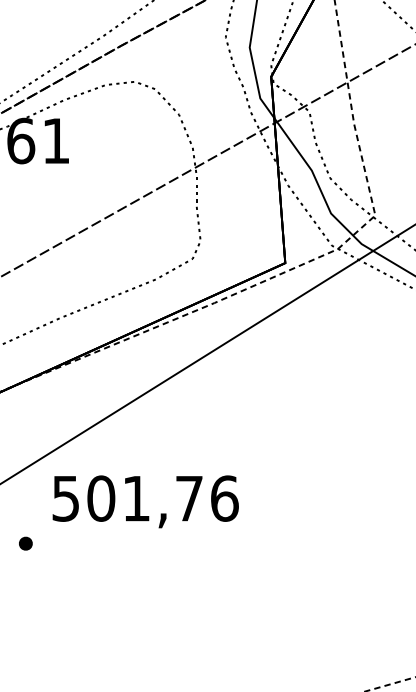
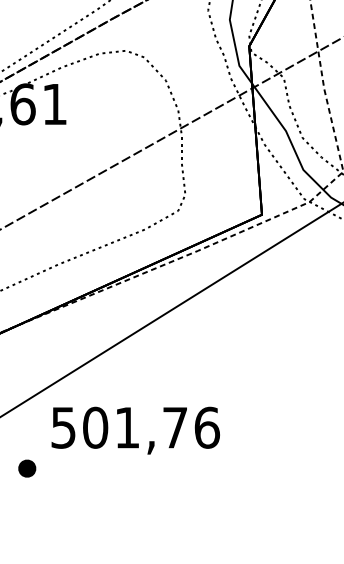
part: (25, 543) -> (27, 468), size x1.43

